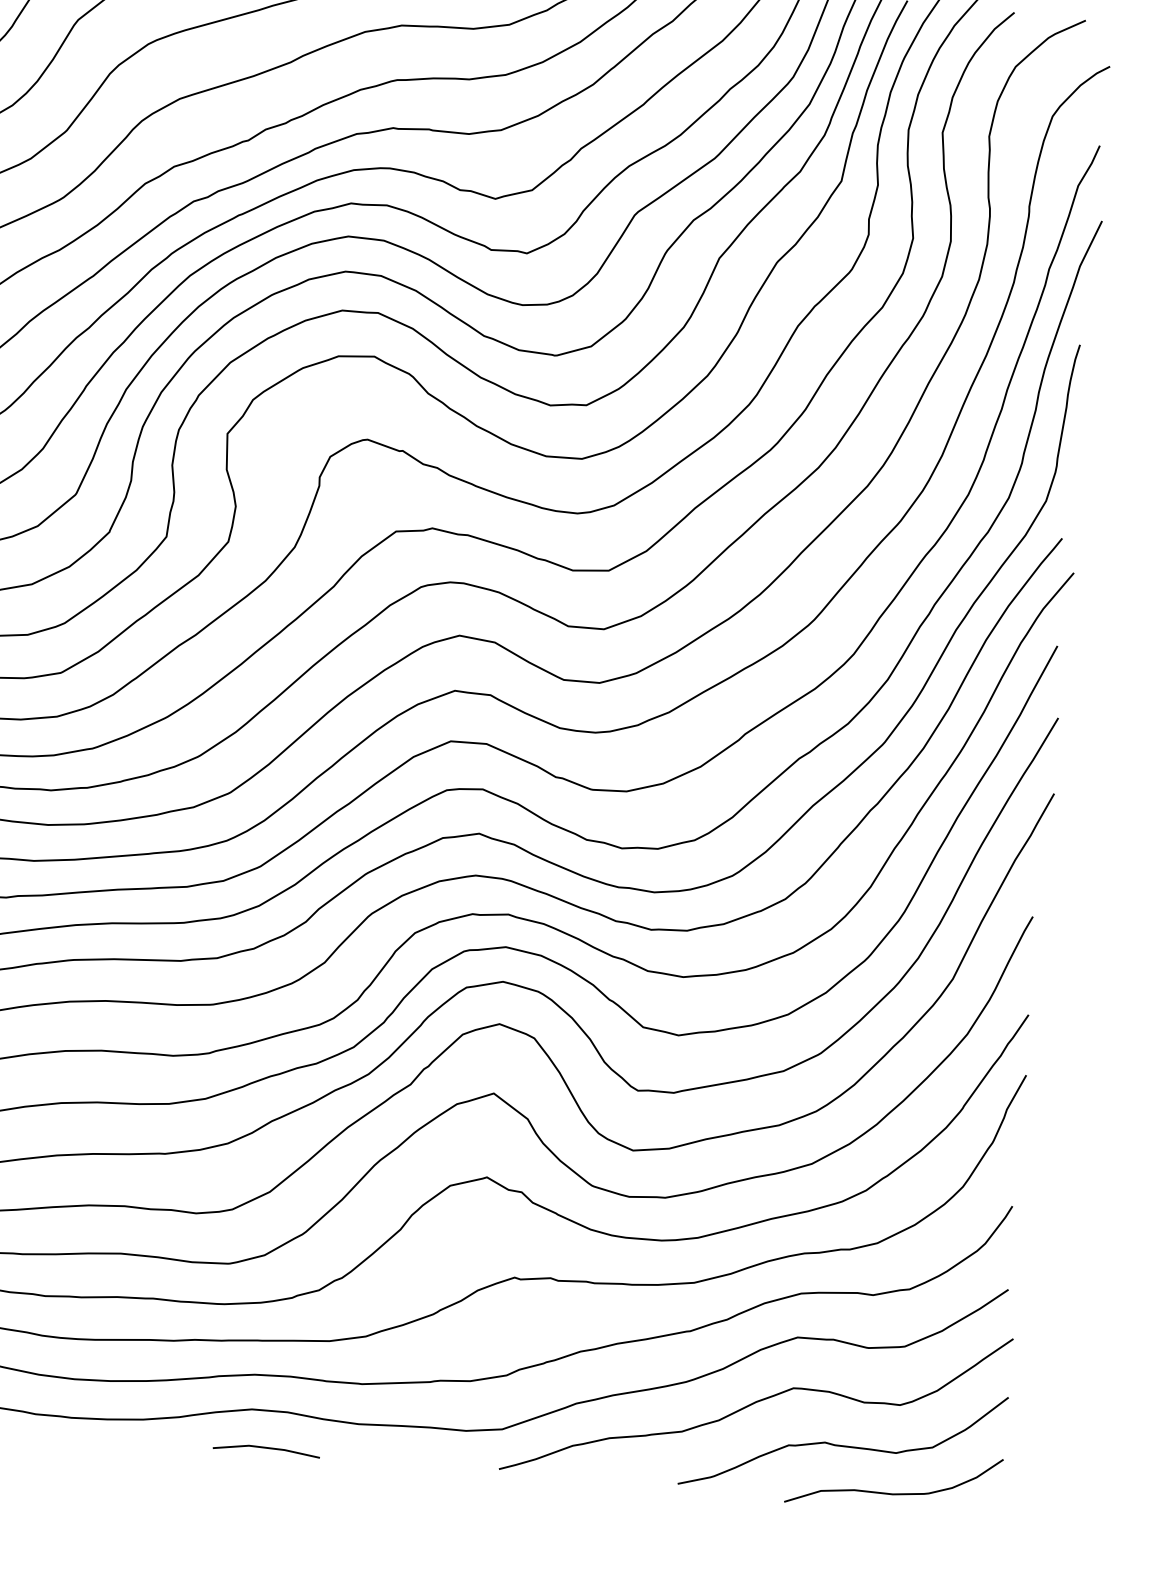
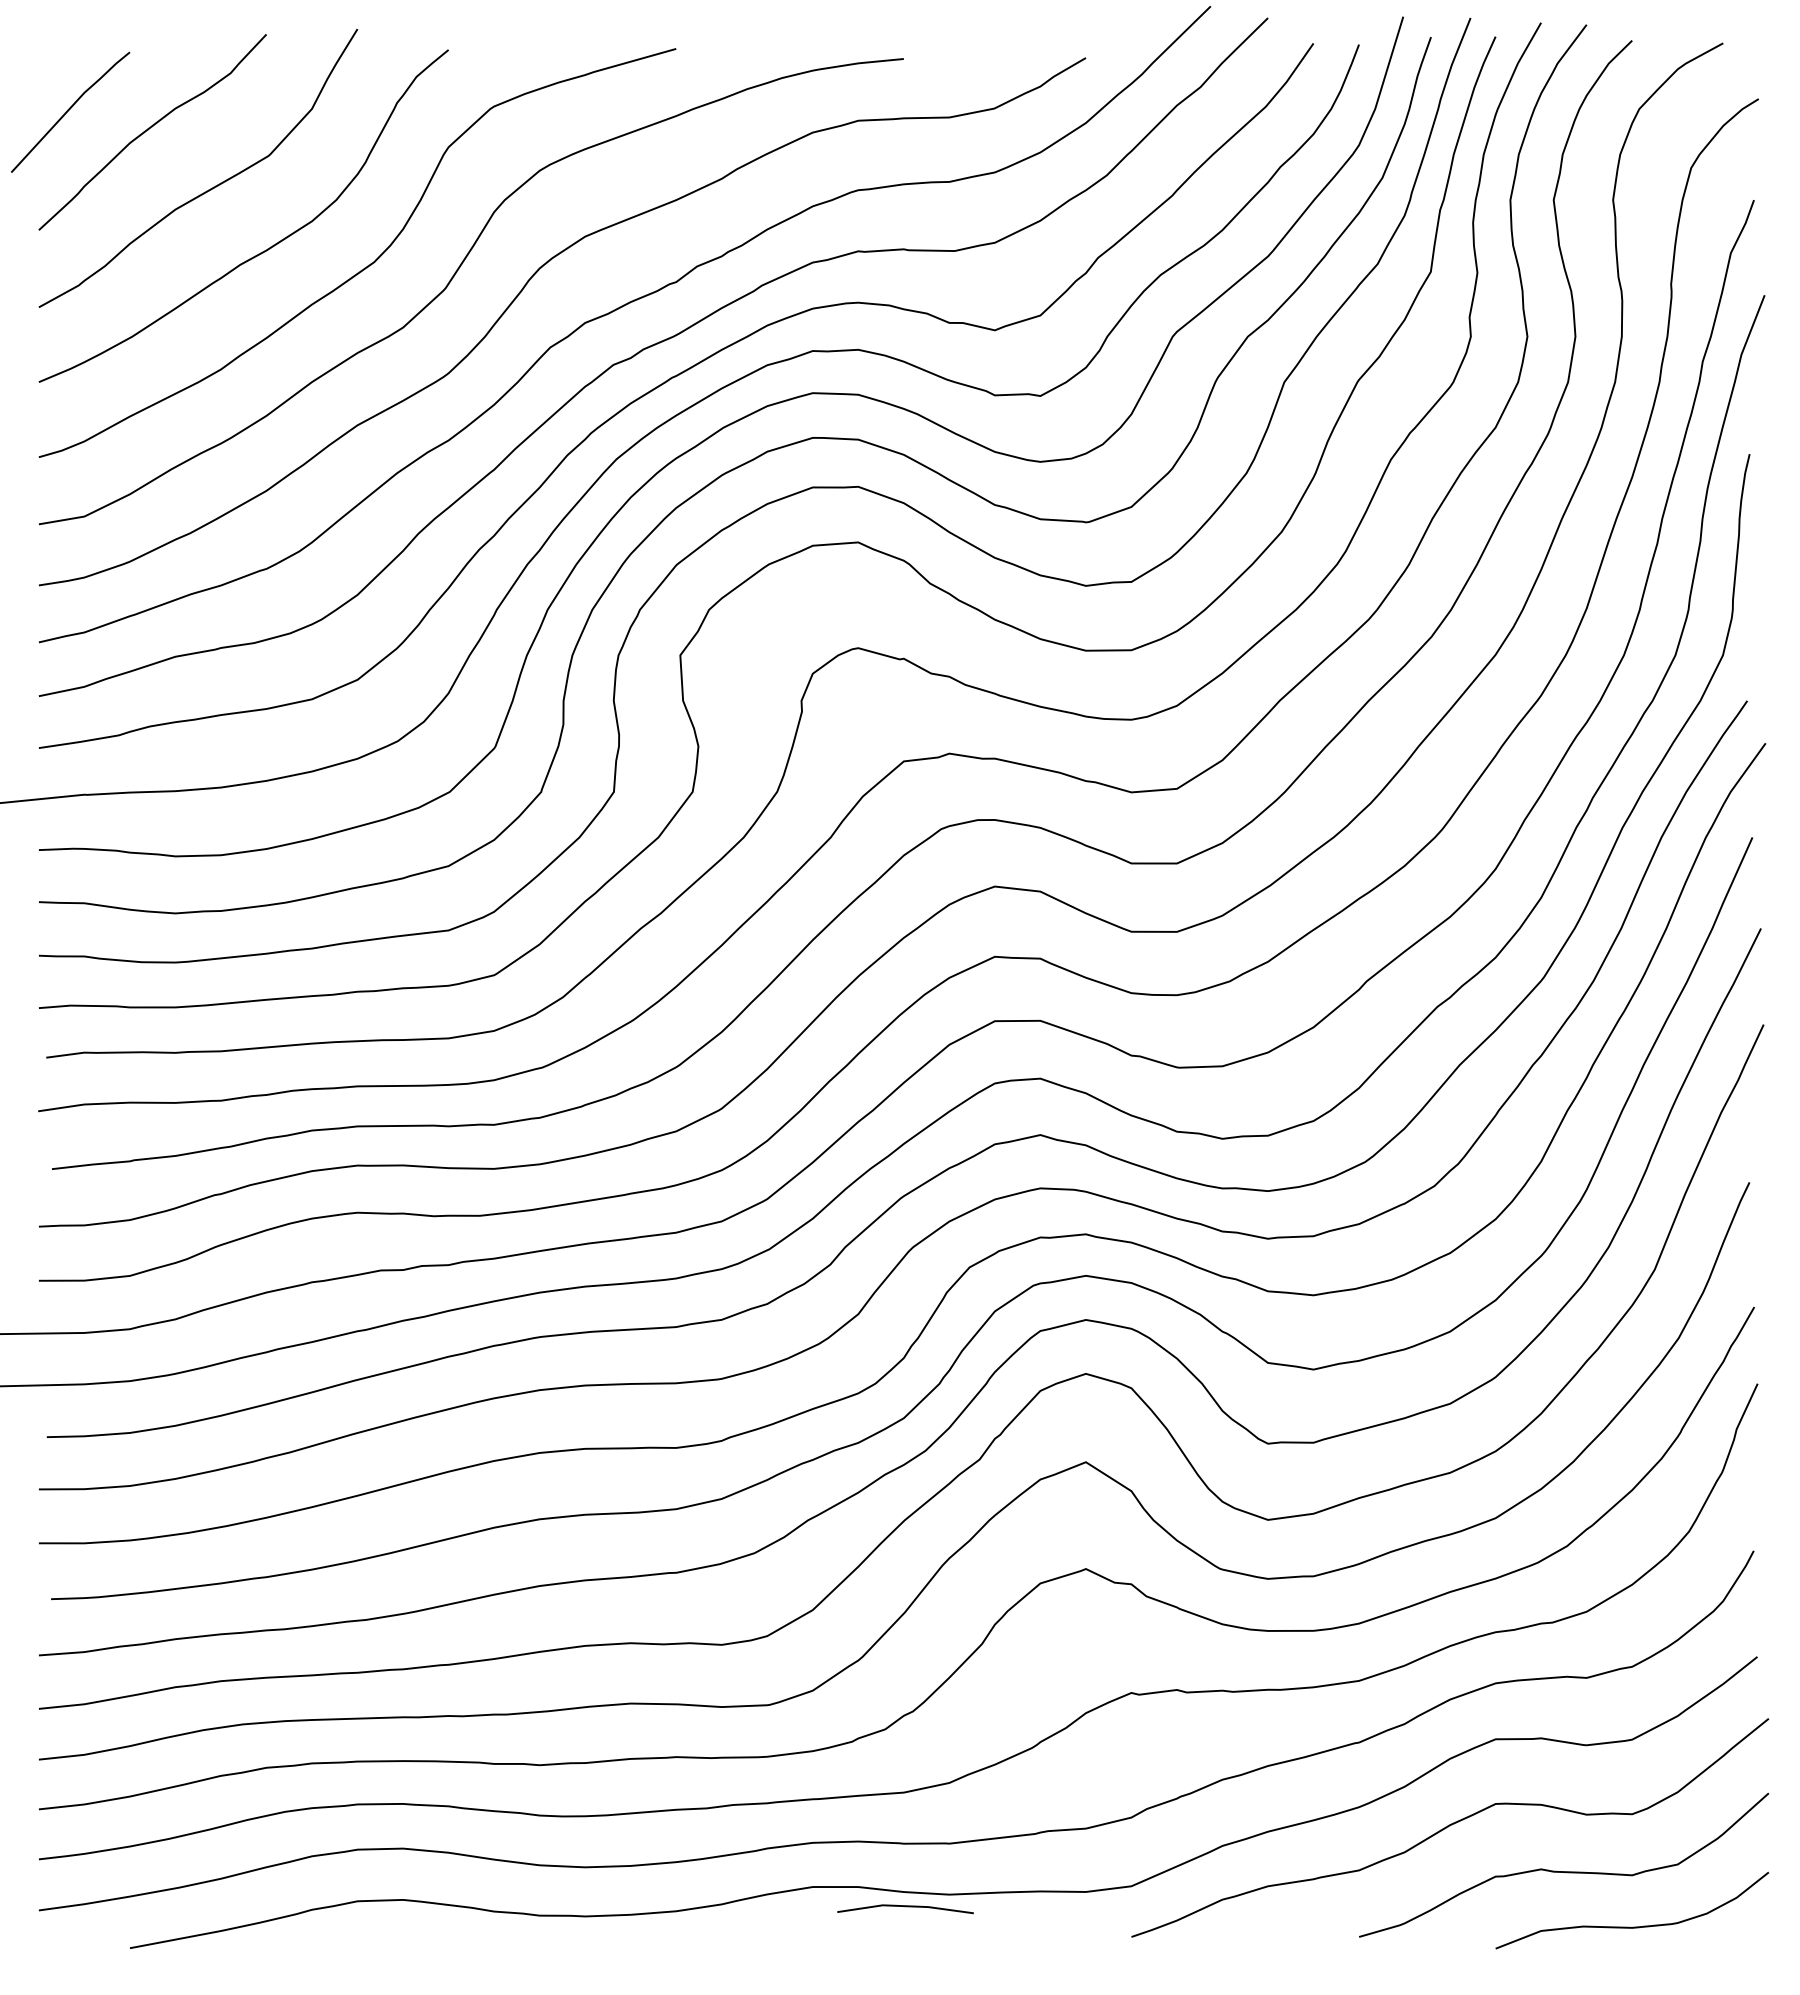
line: (266, 1448) -> (905, 1907), moved

